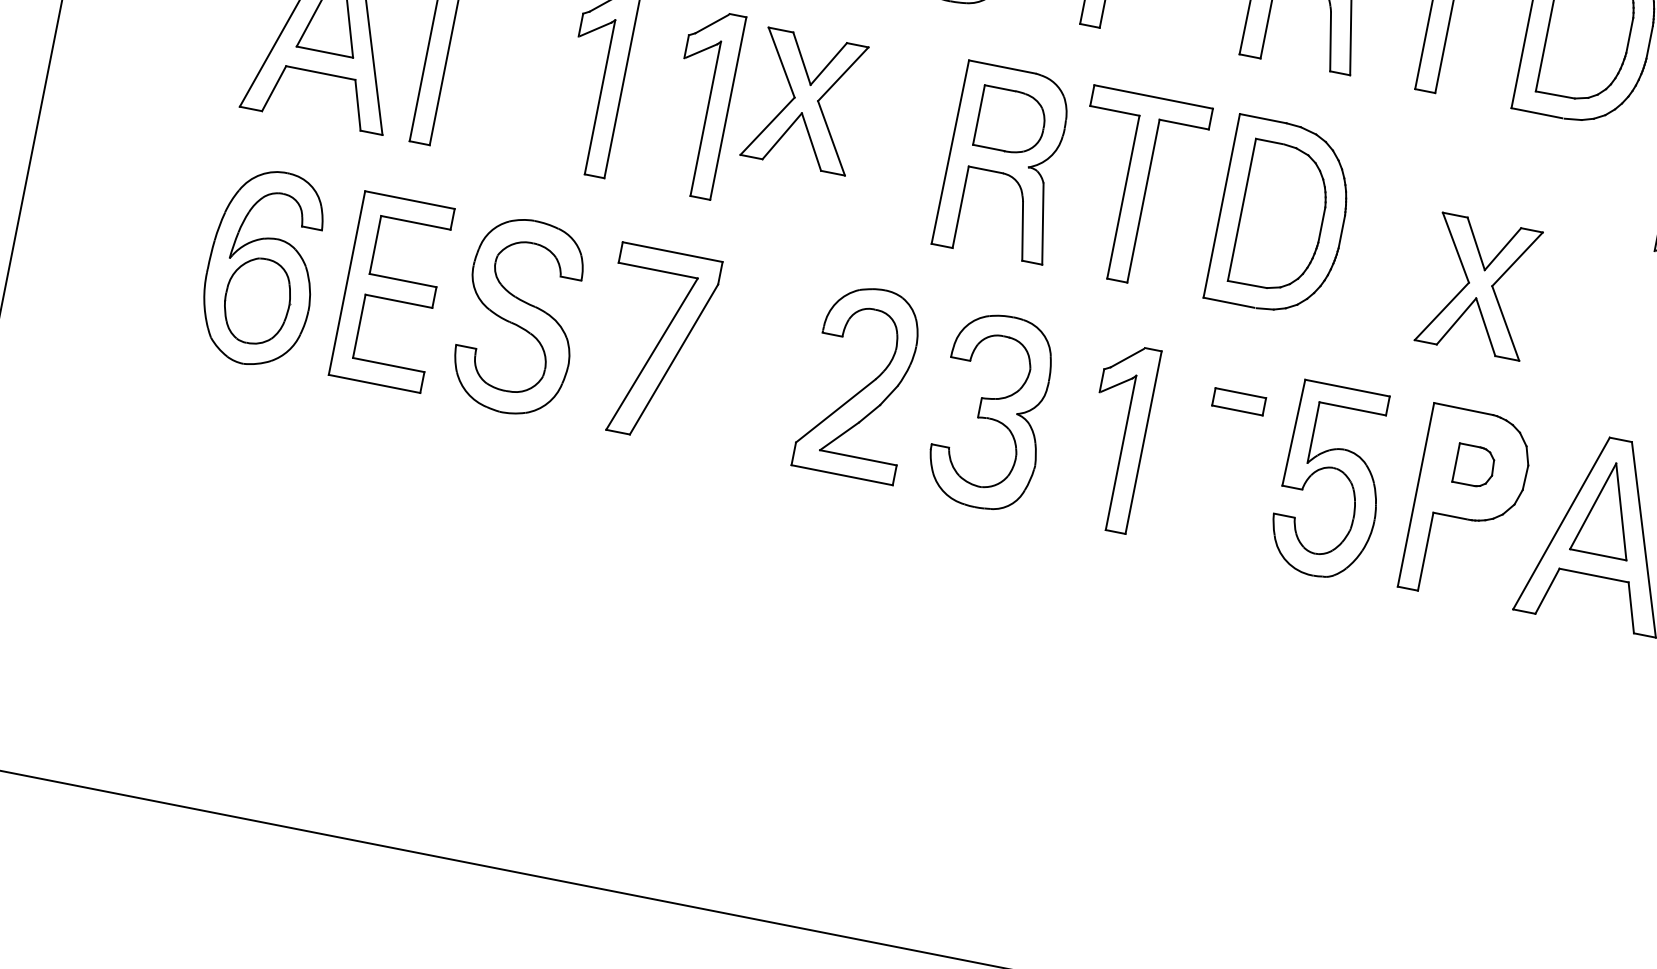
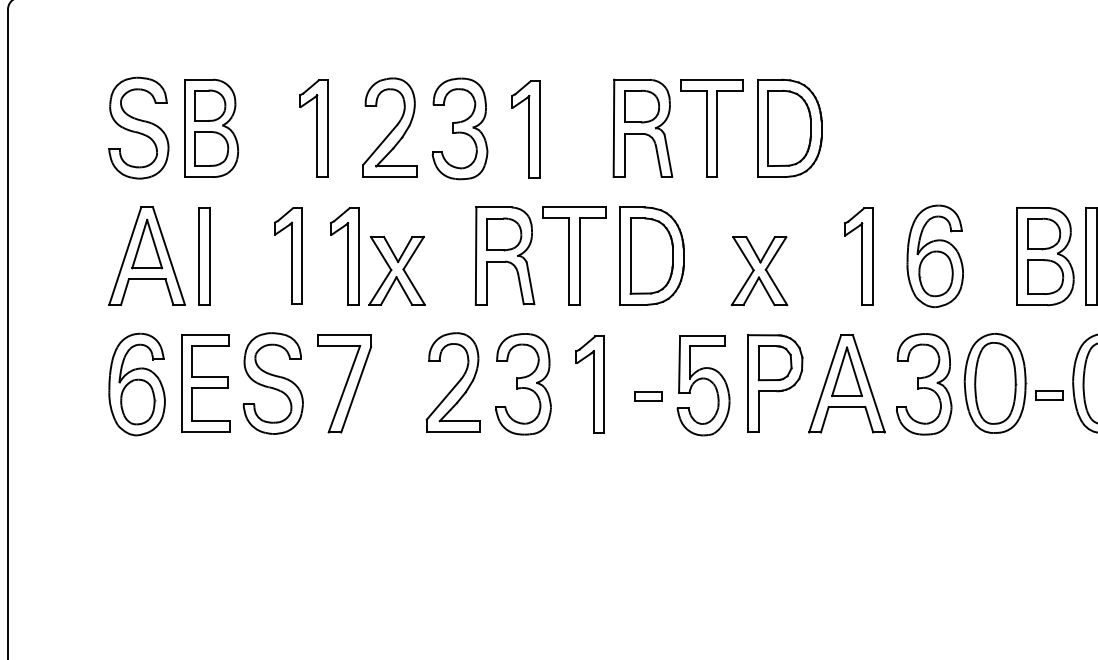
part: (804, 100) -> (396, 270), moved
part: (1238, 402) -> (648, 396), moved
part: (1473, 466) -> (774, 363), size x1.67

